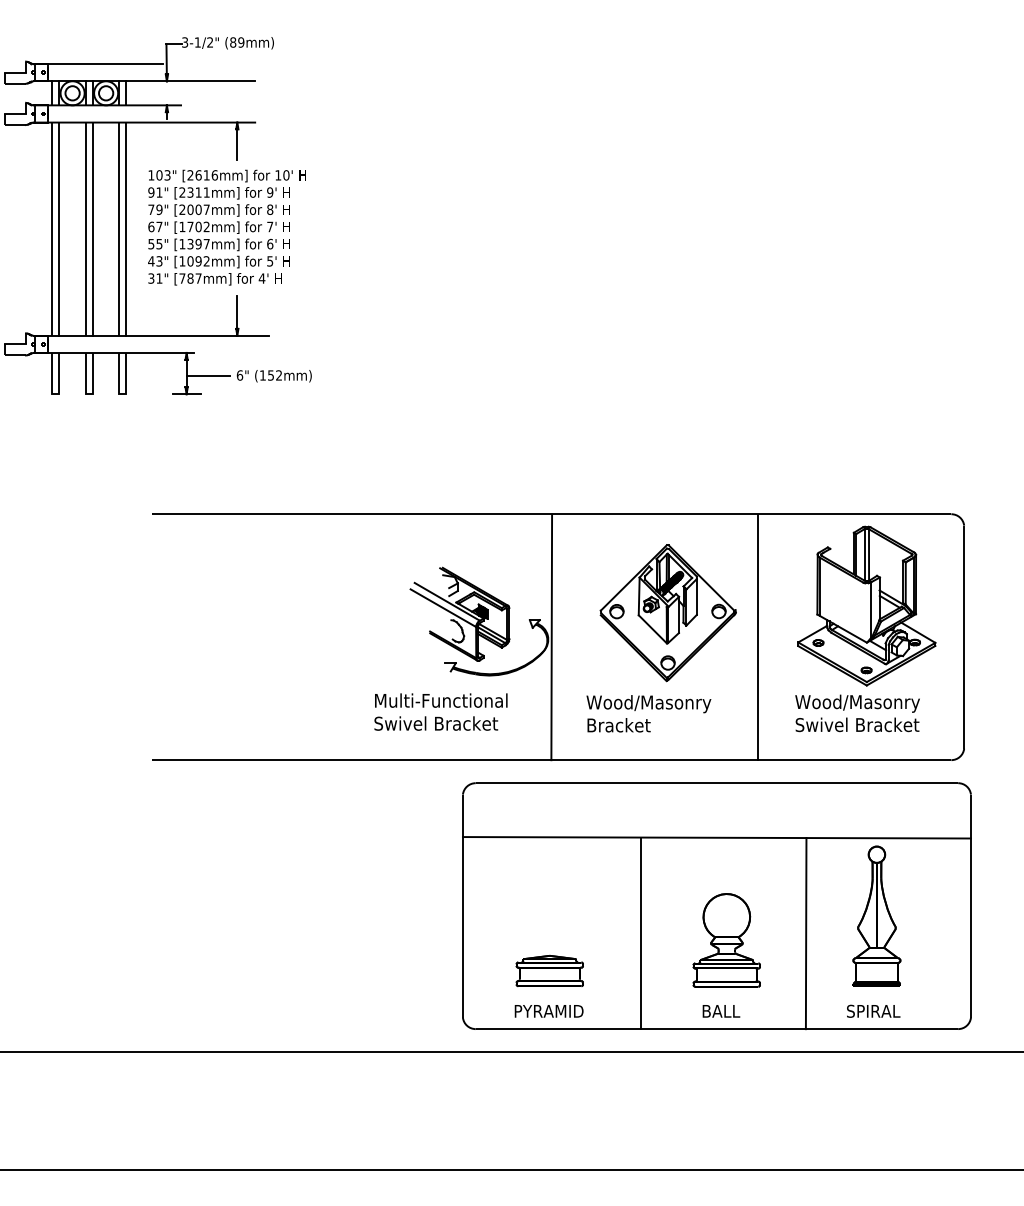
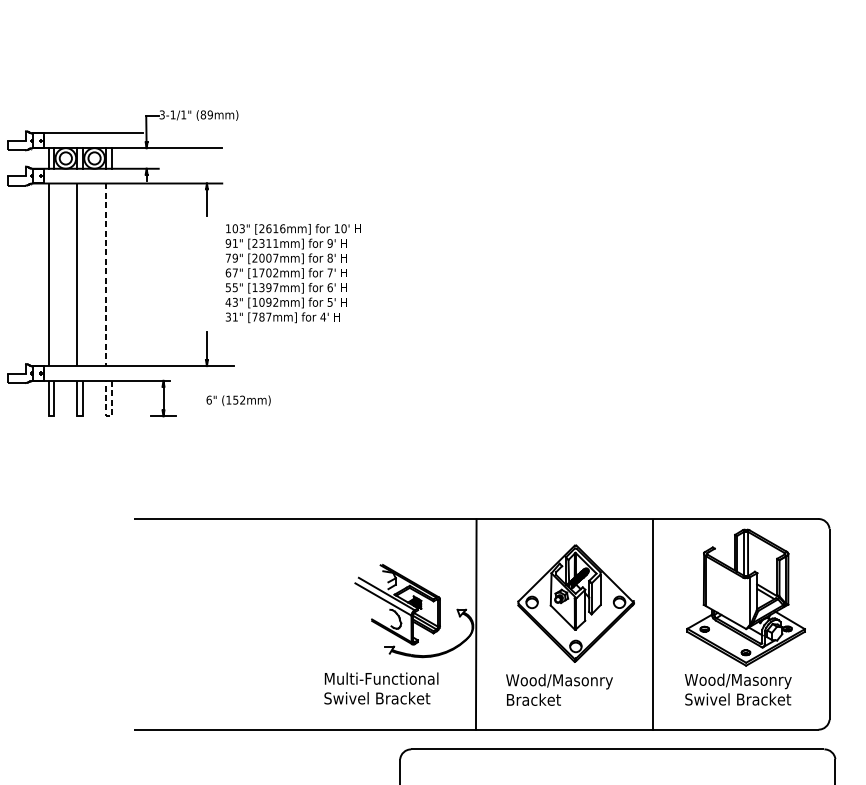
text: (209, 42) -> (183, 114), 3-1/2" -> 3-1/1"
text: (226, 227) -> (292, 273), moved
line: (59, 228) -> (54, 274), removed
line: (92, 228) -> (82, 274), removed
line: (126, 228) -> (112, 274), removed
line: (119, 229) -> (106, 275), solid -> dashed
line: (207, 376) -> (181, 401), removed
line: (122, 394) -> (108, 416), solid -> dashed

